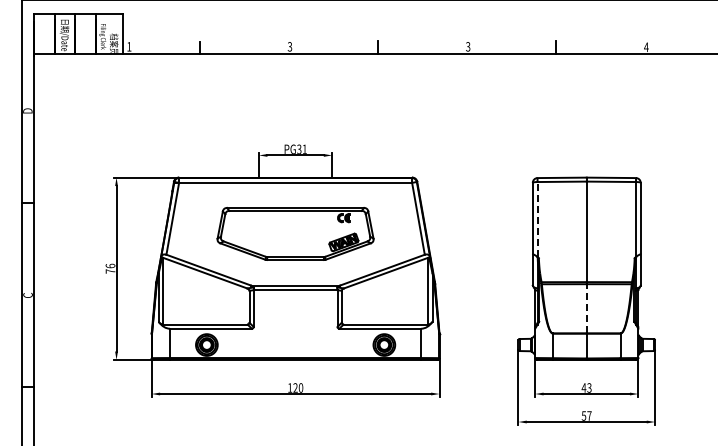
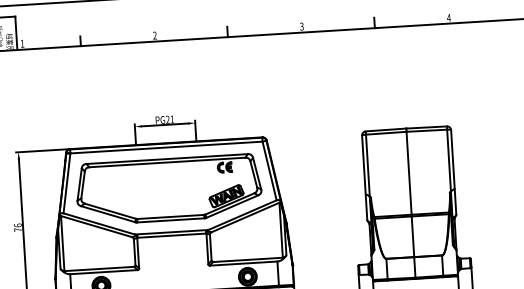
text: (289, 47) -> (154, 36), 3 -> 2
text: (299, 149) -> (167, 119), PG31 -> PG21
line: (537, 219) -> (367, 165), dashed -> solid
part: (295, 233) -> (168, 189), size x1.43
line: (586, 308) -> (412, 236), dashed -> solid

